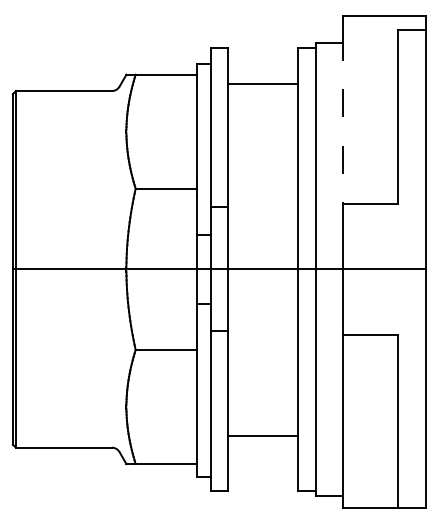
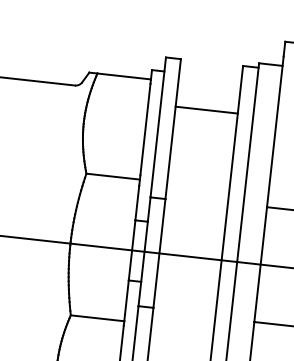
line: (262, 84) -> (206, 110), moved
line: (342, 118) -> (274, 132), dashed -> solid

